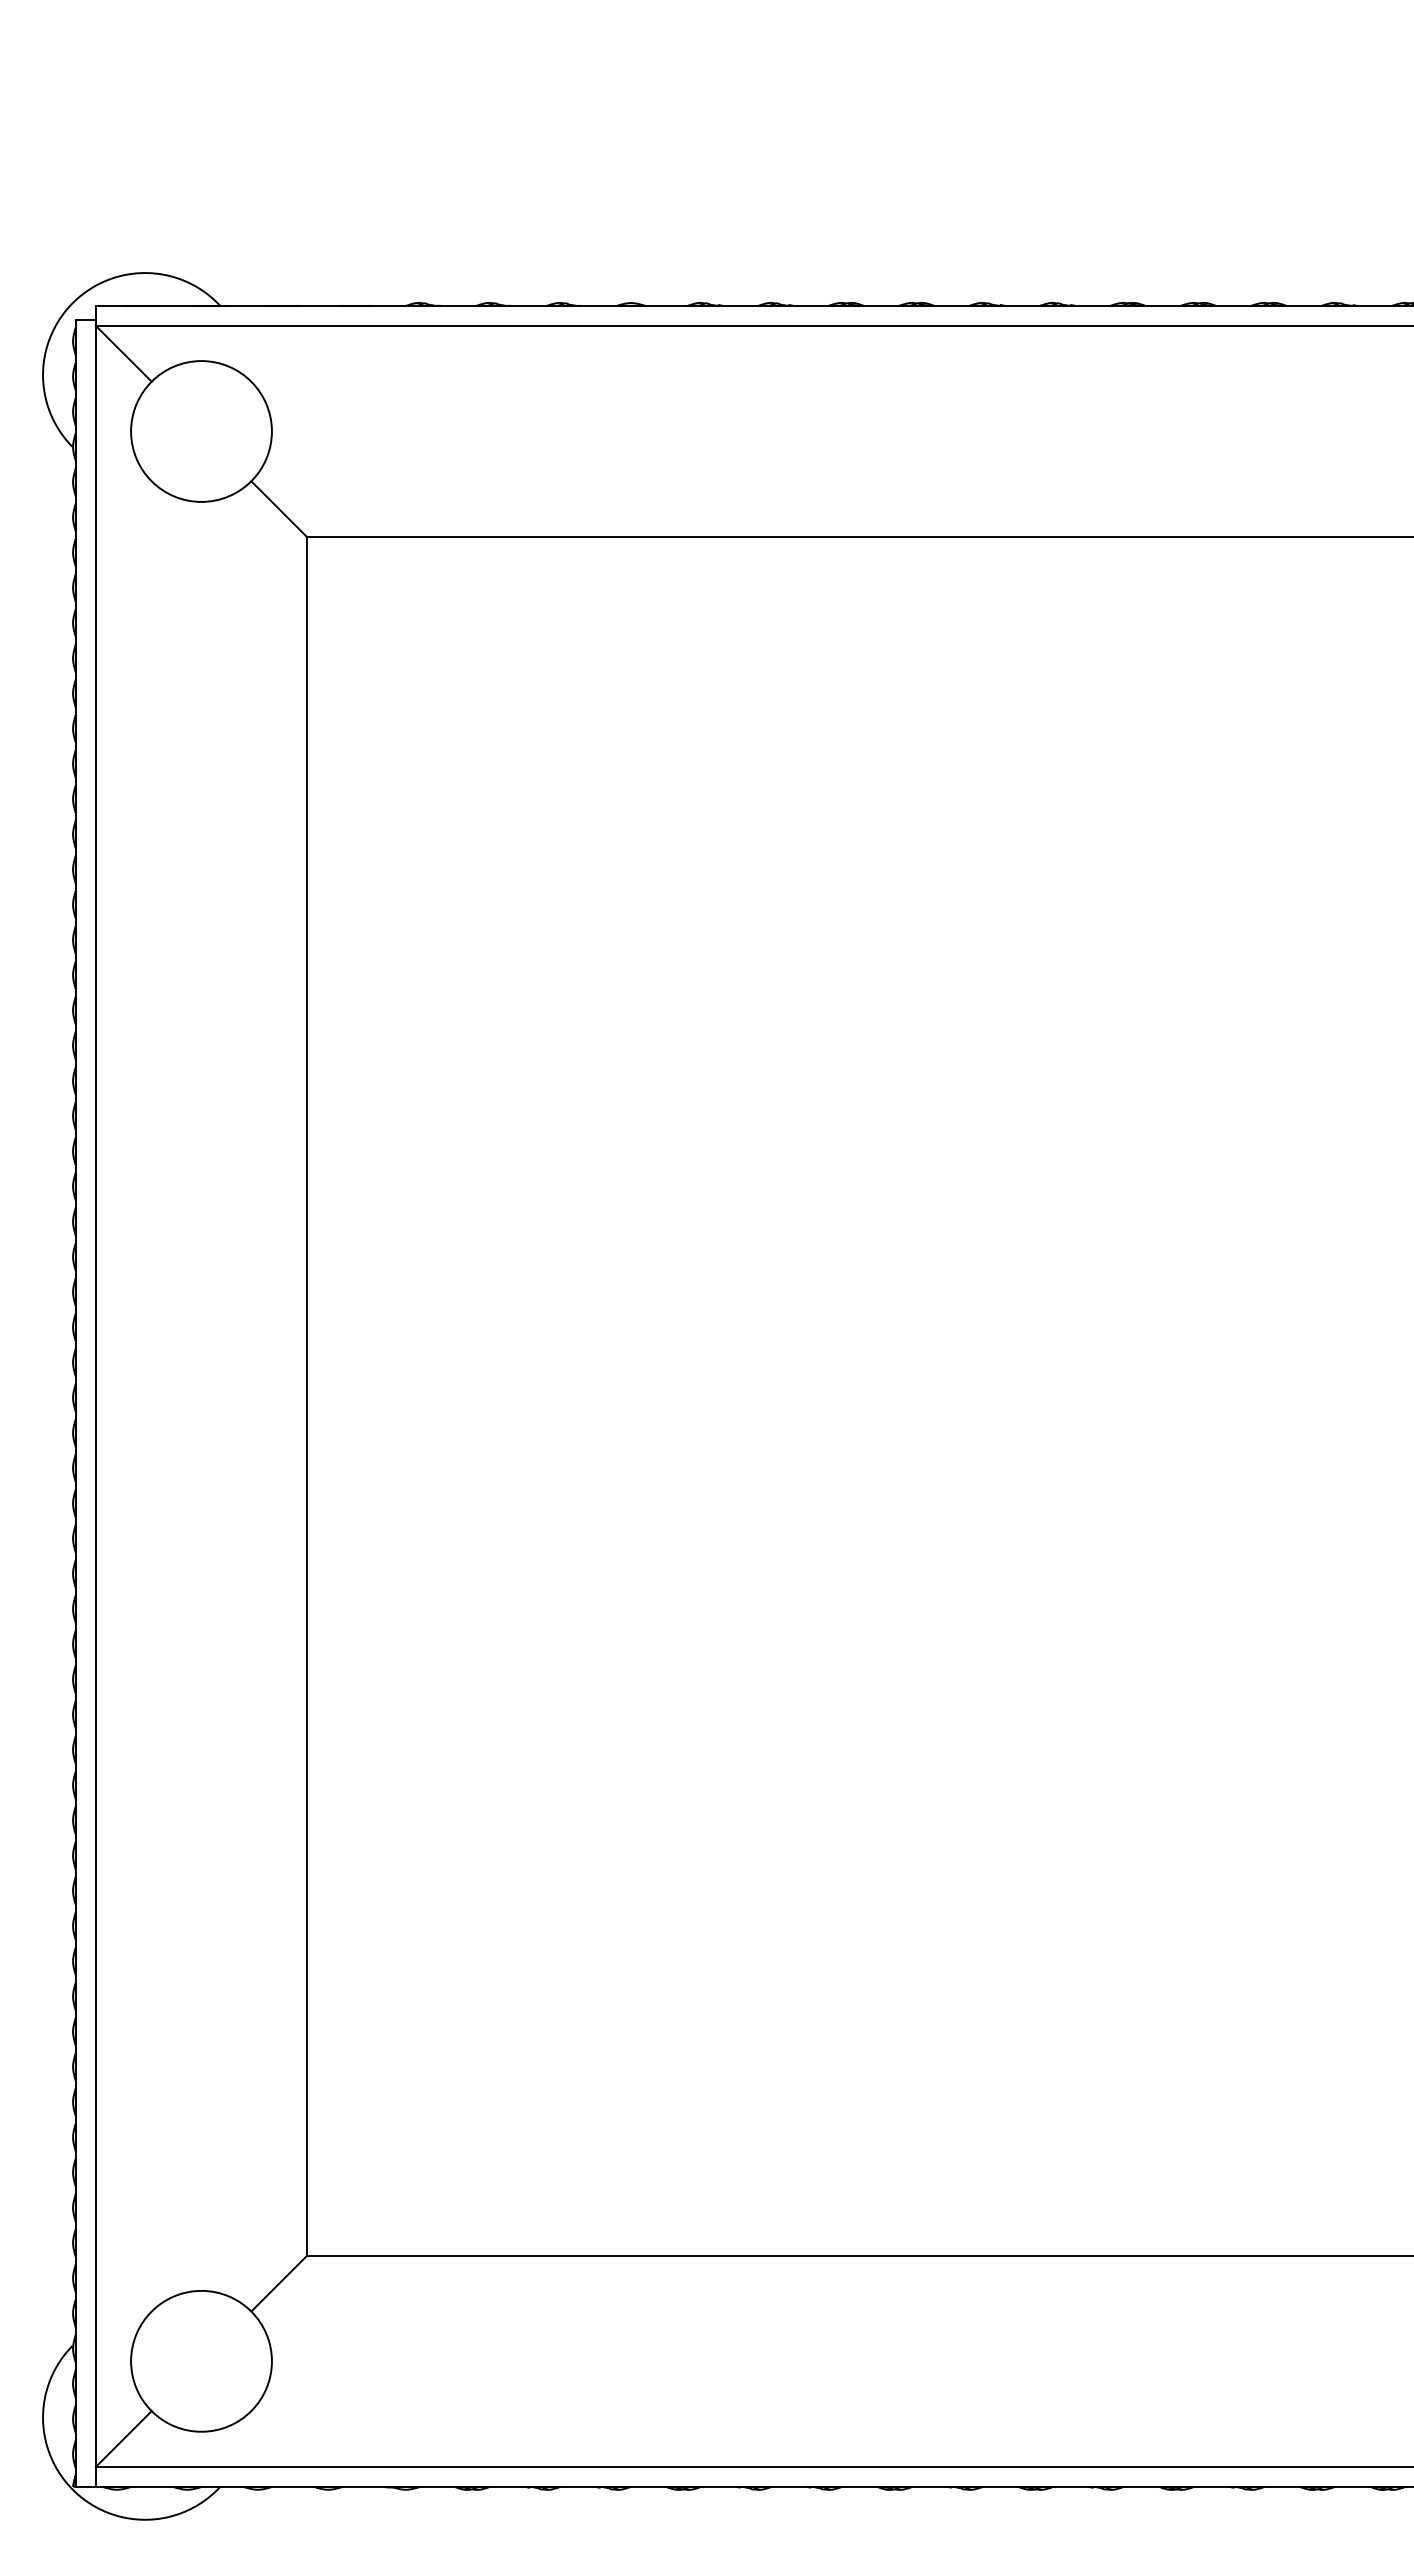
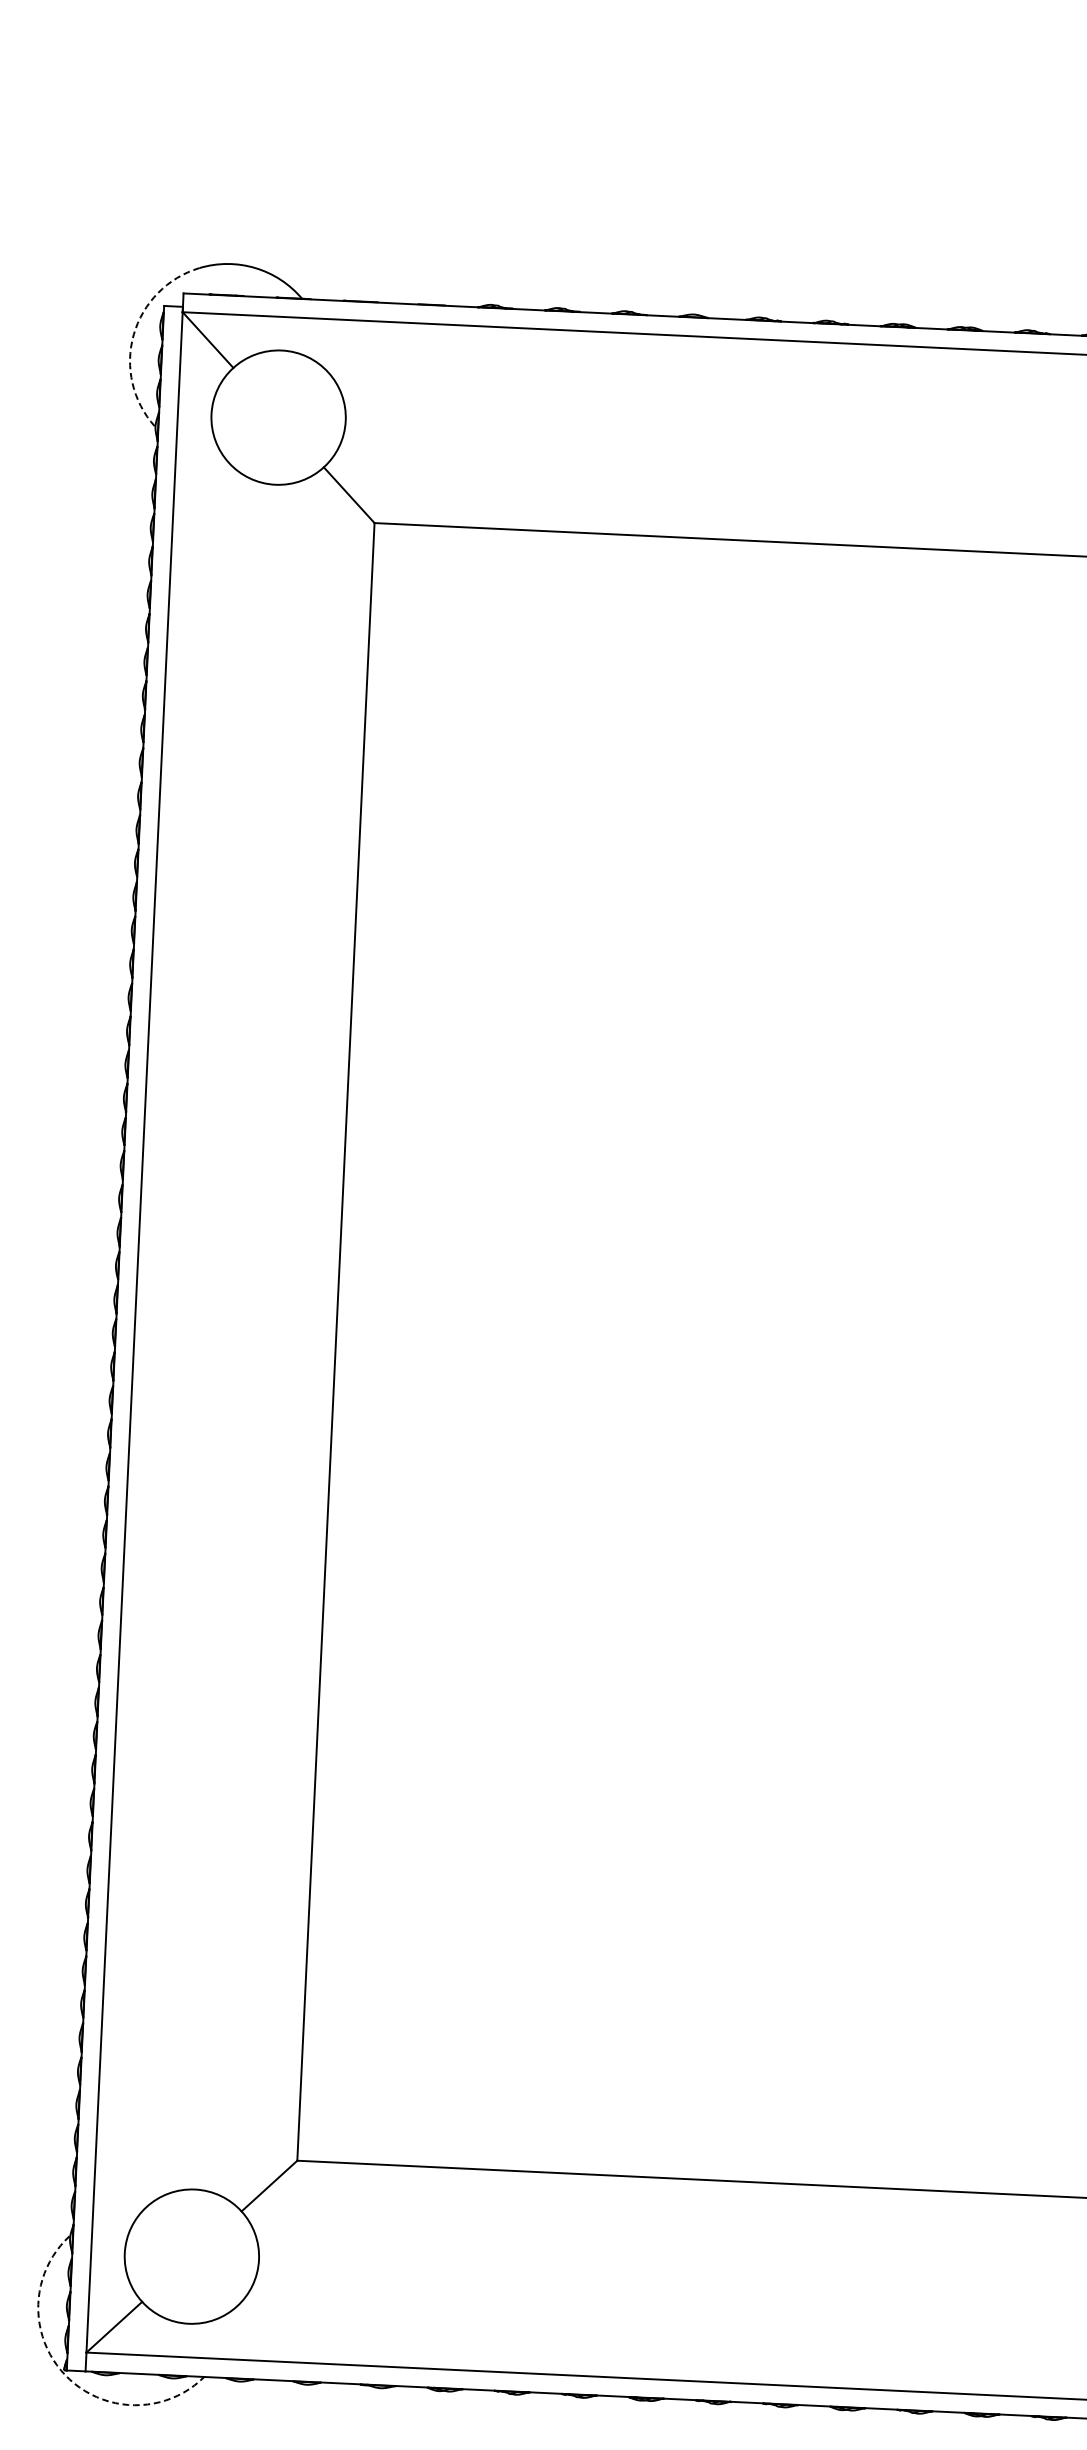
arc: (45, 352) -> (133, 335), solid -> dashed
arc: (74, 2491) -> (65, 2375), solid -> dashed

